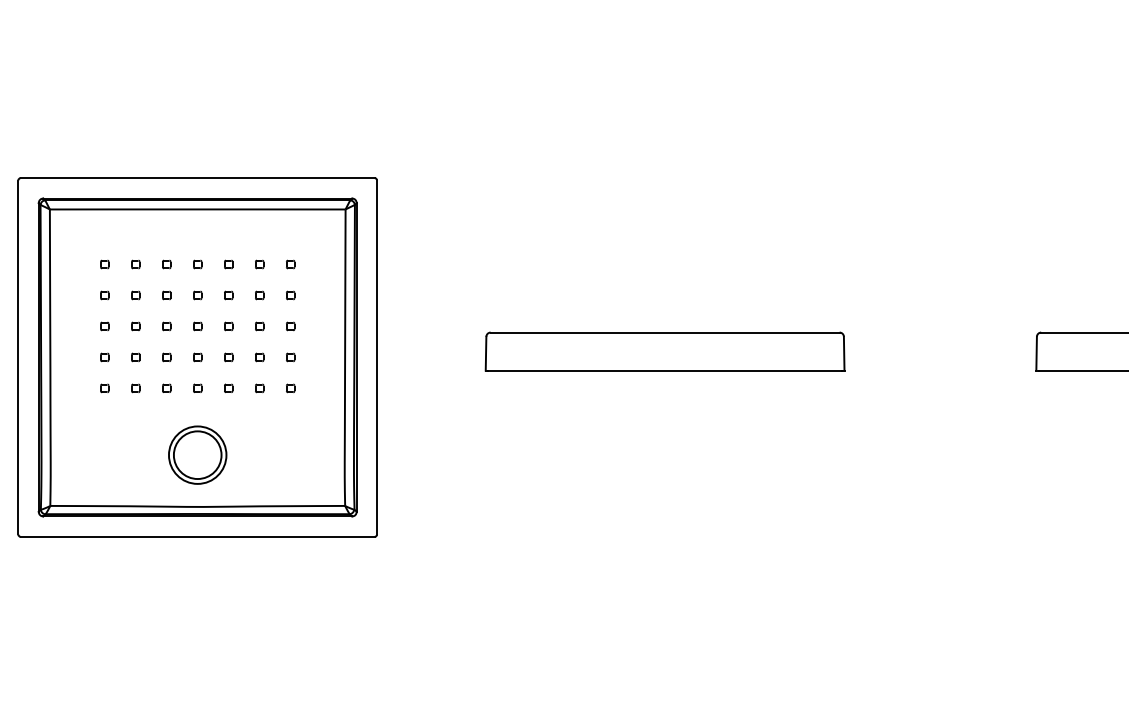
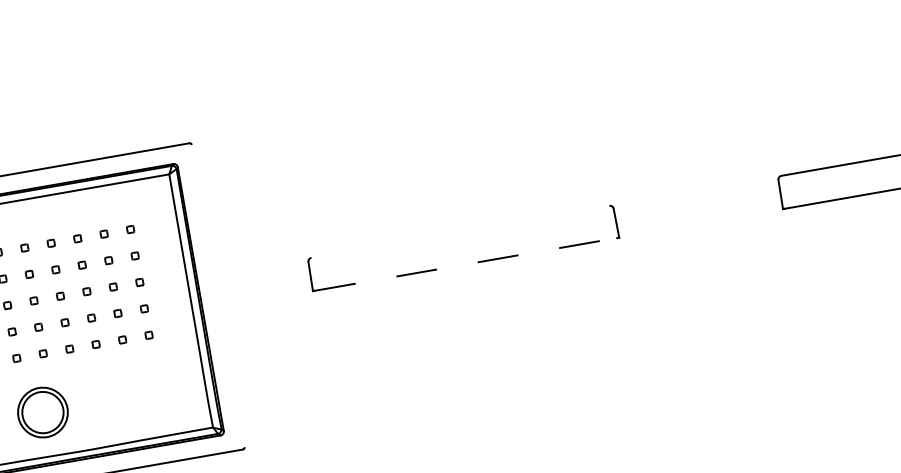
line: (664, 332) -> (459, 231), removed
line: (377, 357) -> (218, 295), removed
line: (665, 370) -> (466, 264), solid -> dashed
part: (197, 454) -> (42, 412), moved

